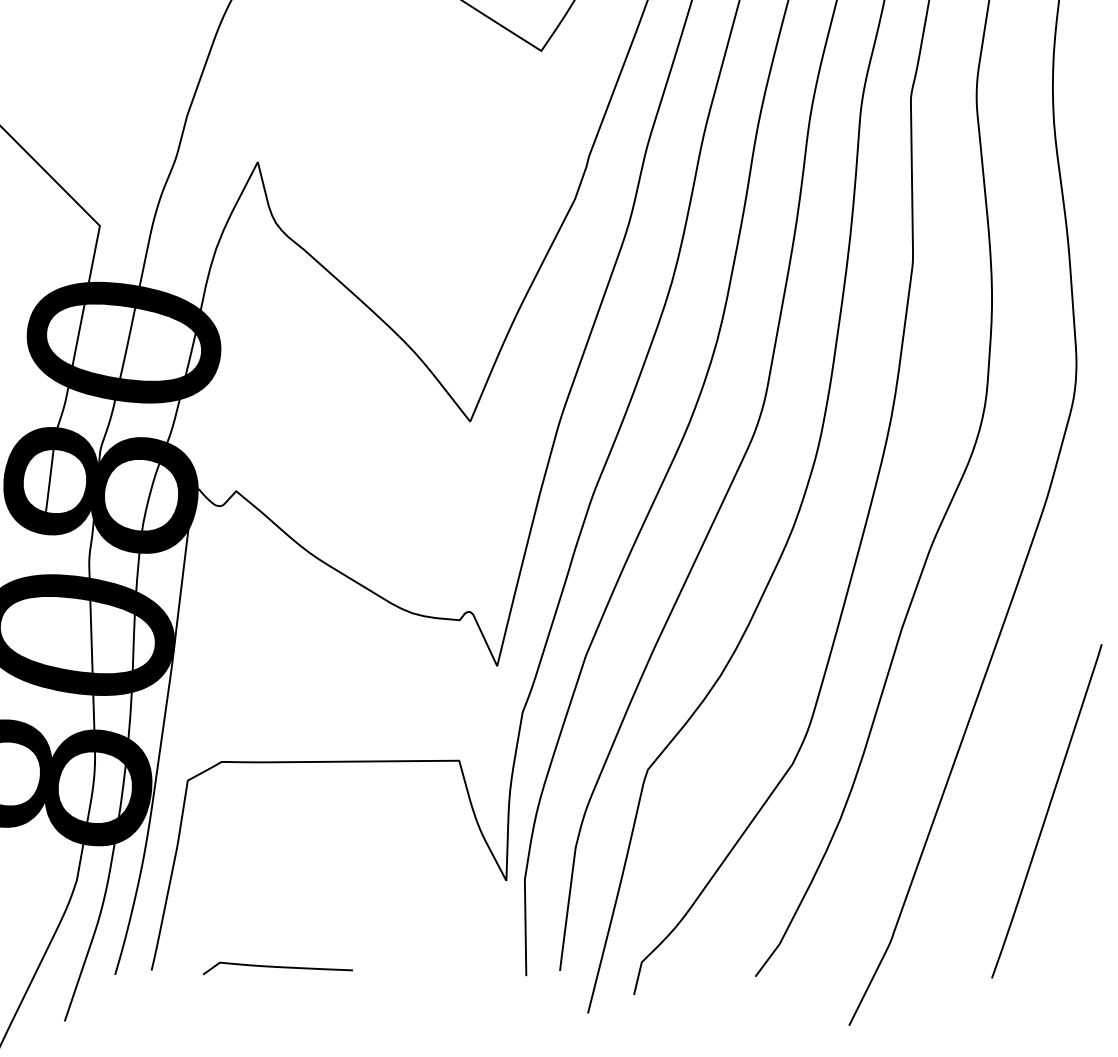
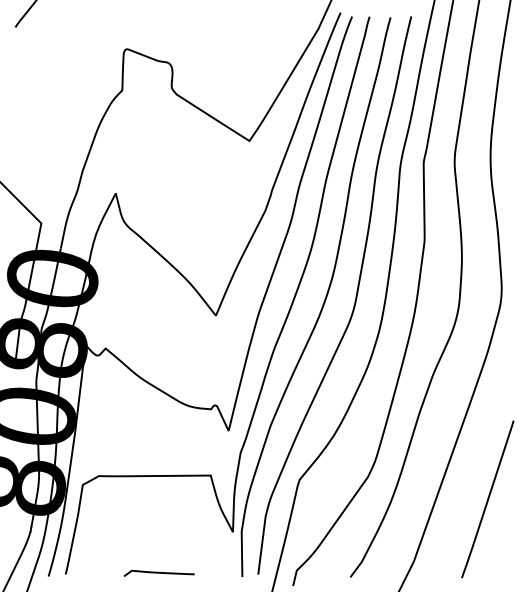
curve: (276, 966) -> (158, 572), moved

